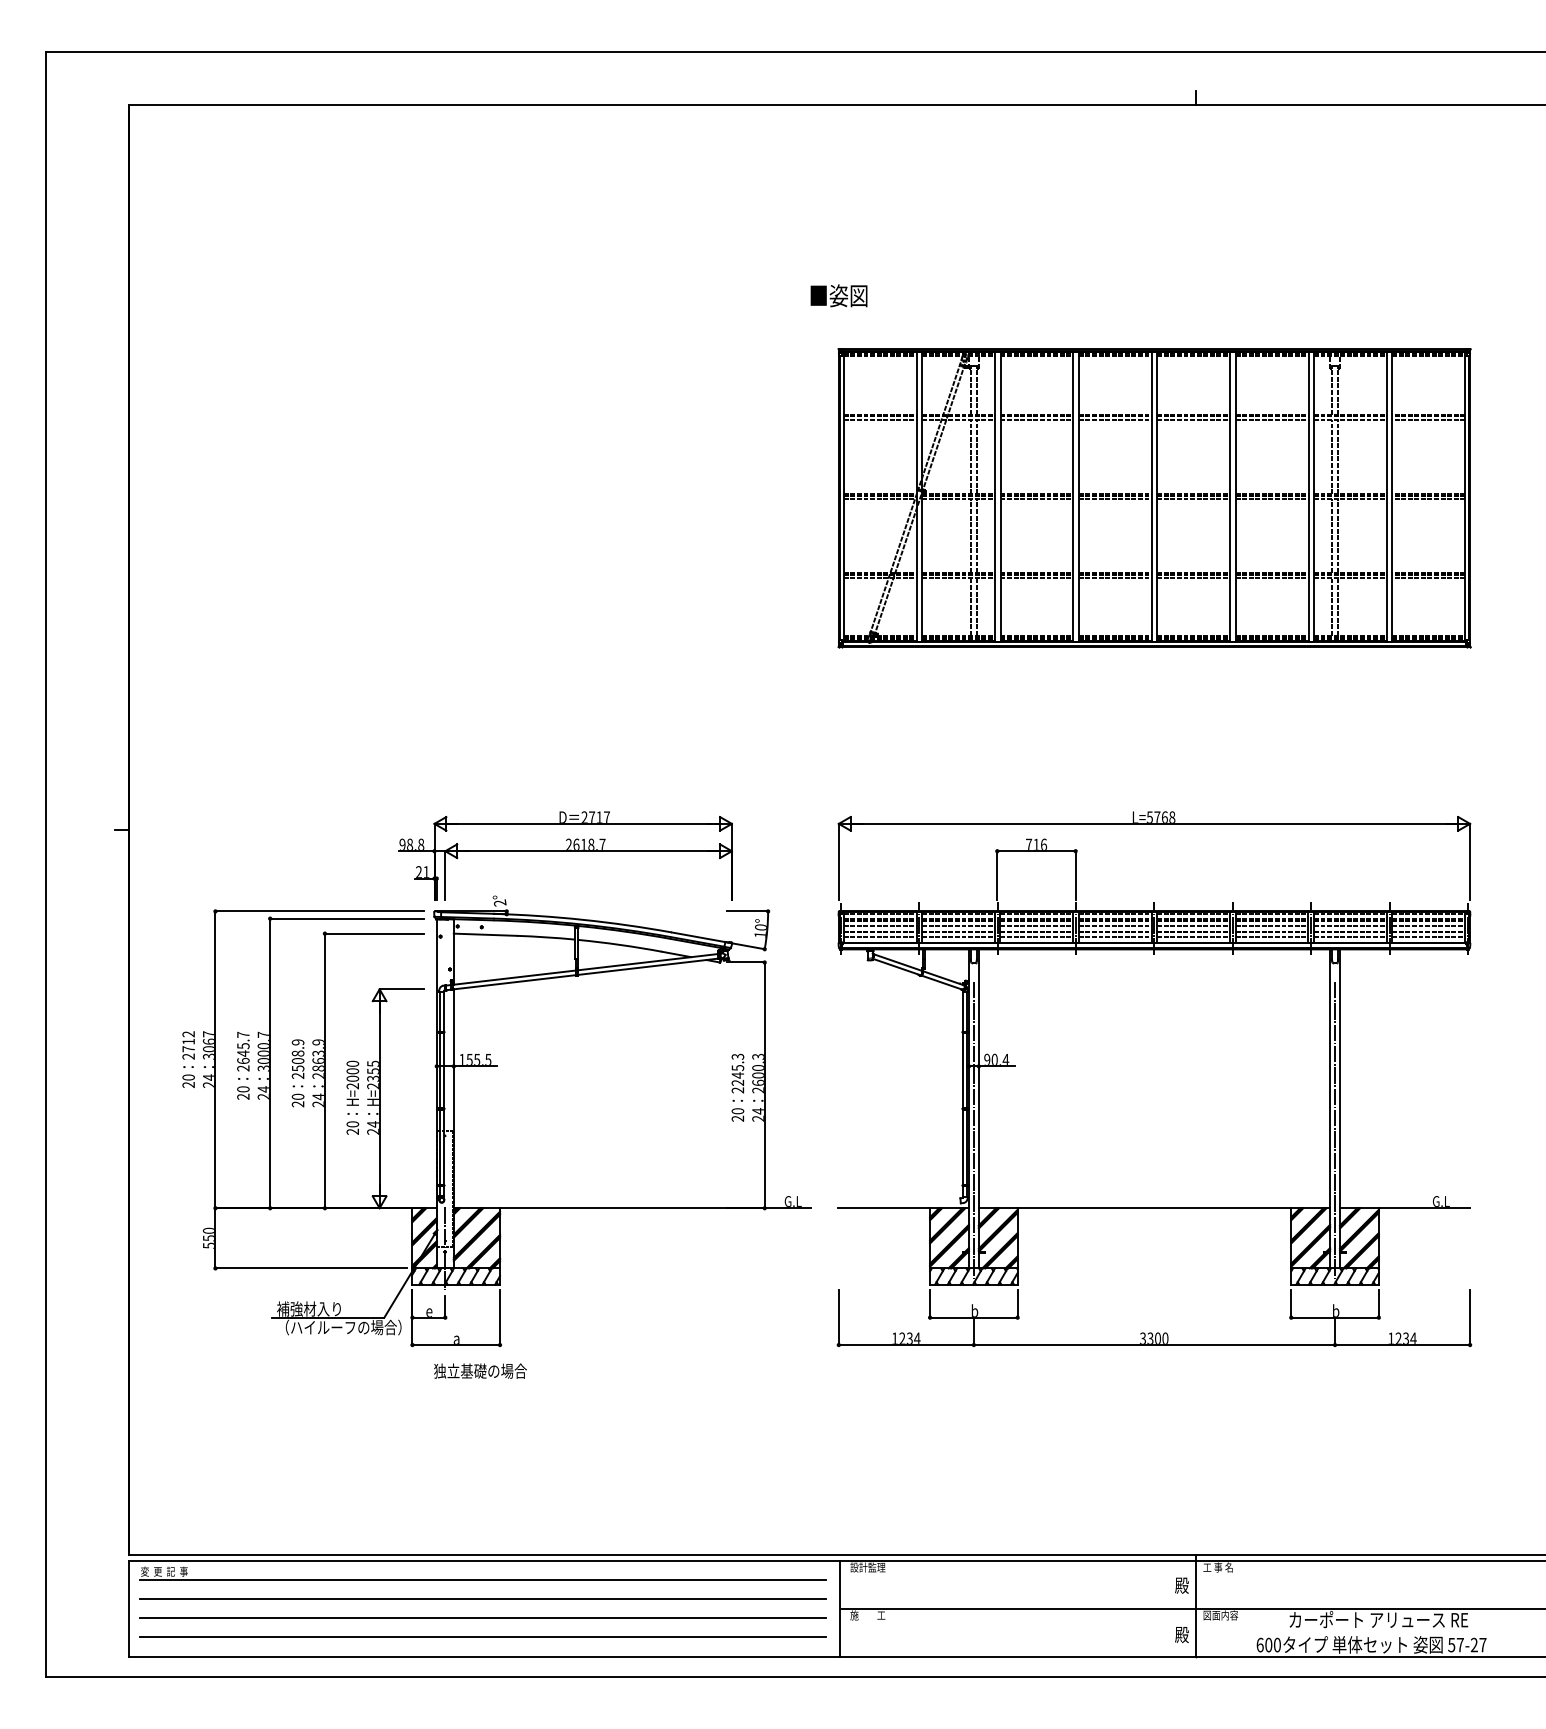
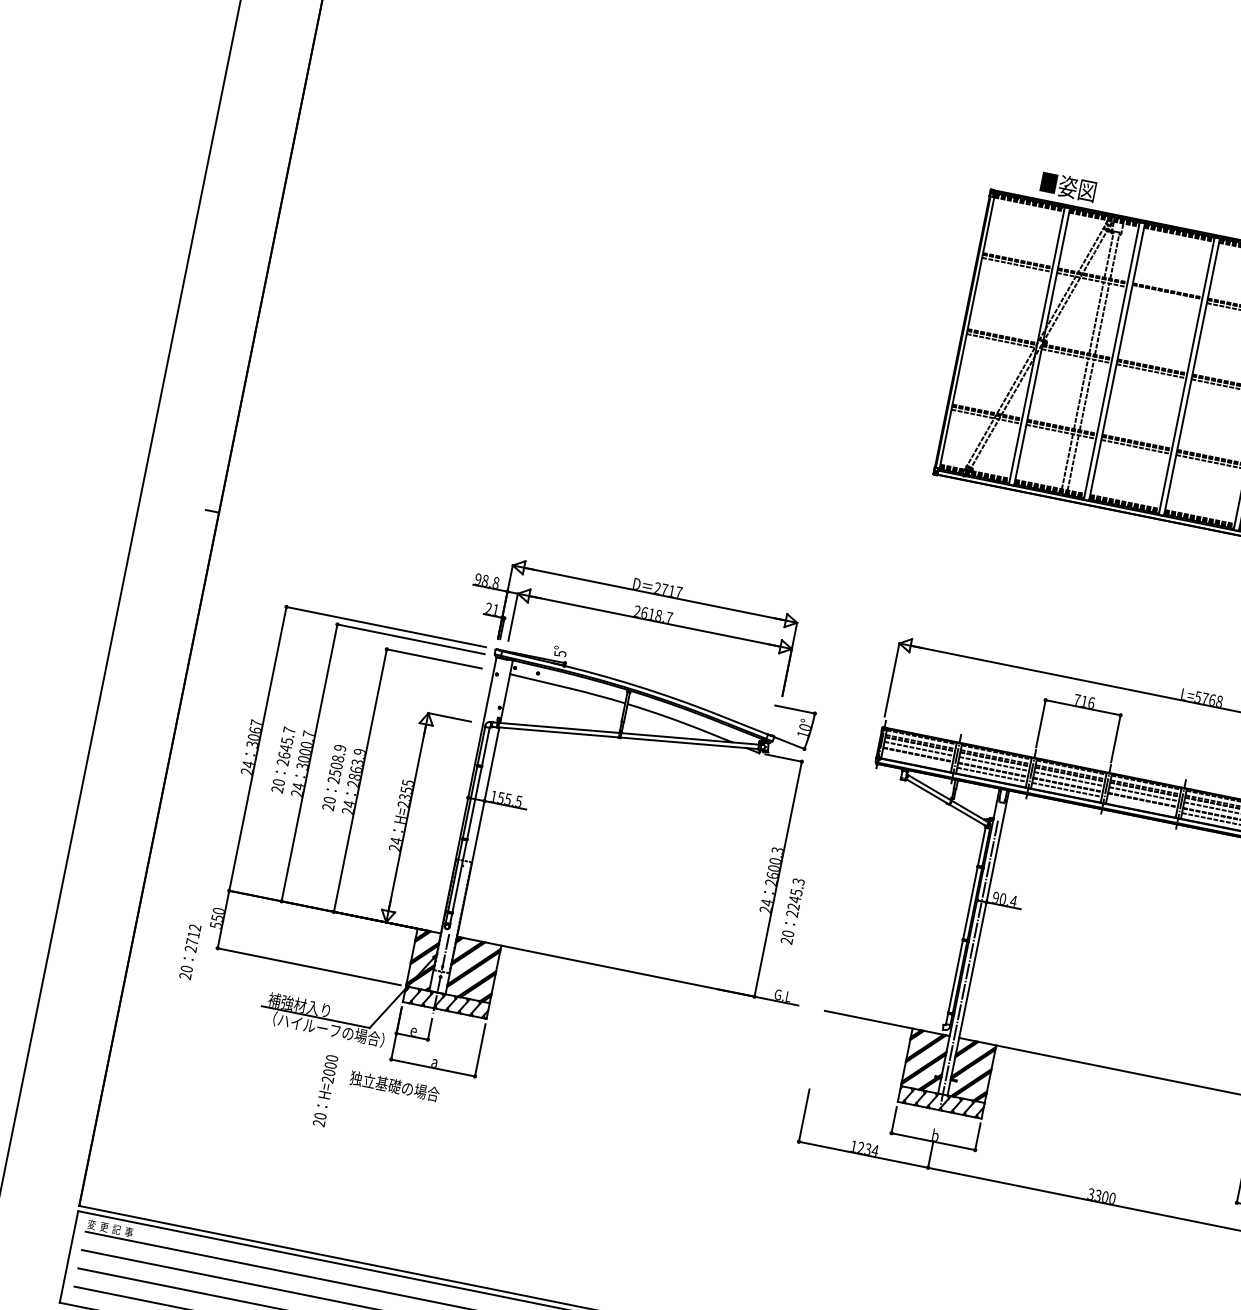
text: (838, 295) -> (1067, 186), moved
line: (1036, 419) -> (1166, 294), removed
text: (499, 902) -> (559, 653), 2° -> 5°
line: (879, 937) -> (916, 759), removed
line: (1114, 937) -> (1141, 805), removed
text: (188, 1059) -> (190, 951), moved
text: (737, 1087) -> (792, 911), moved
text: (352, 1097) -> (325, 1090), moved
text: (480, 1370) -> (395, 1085), moved

